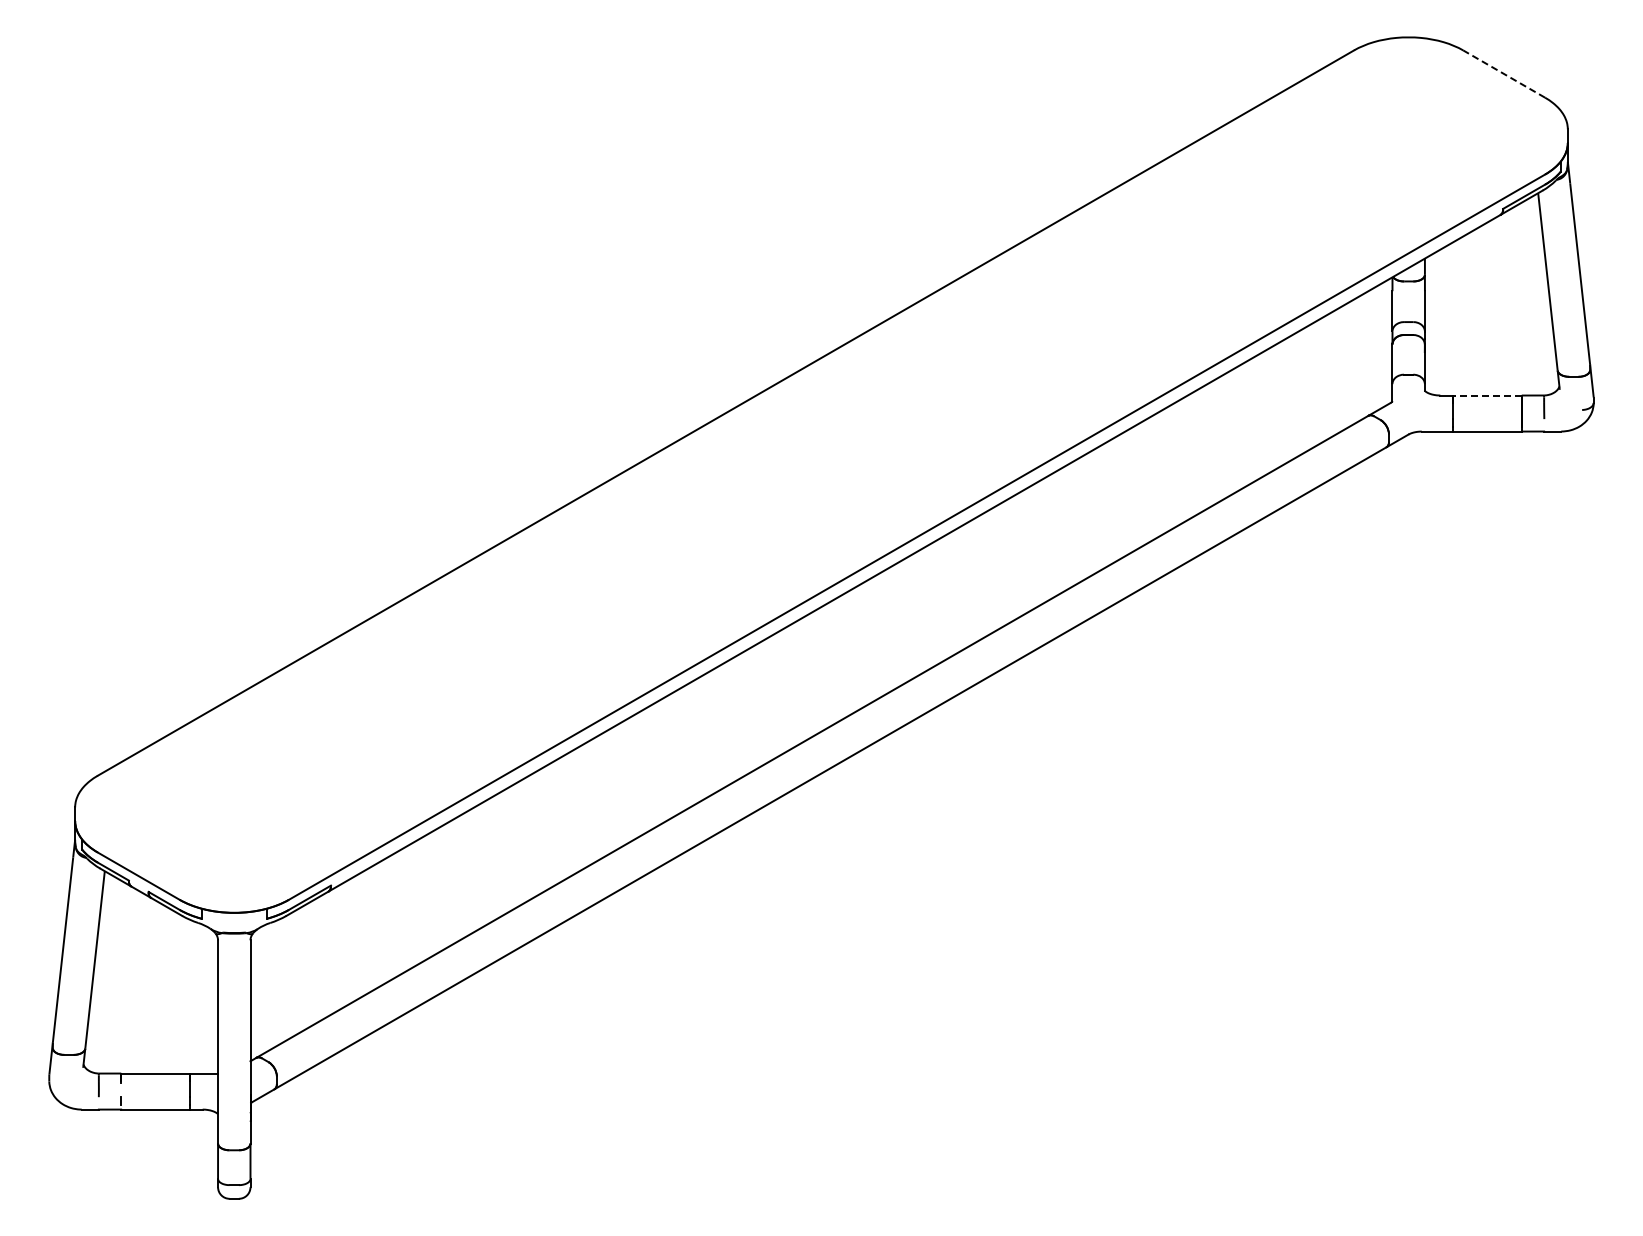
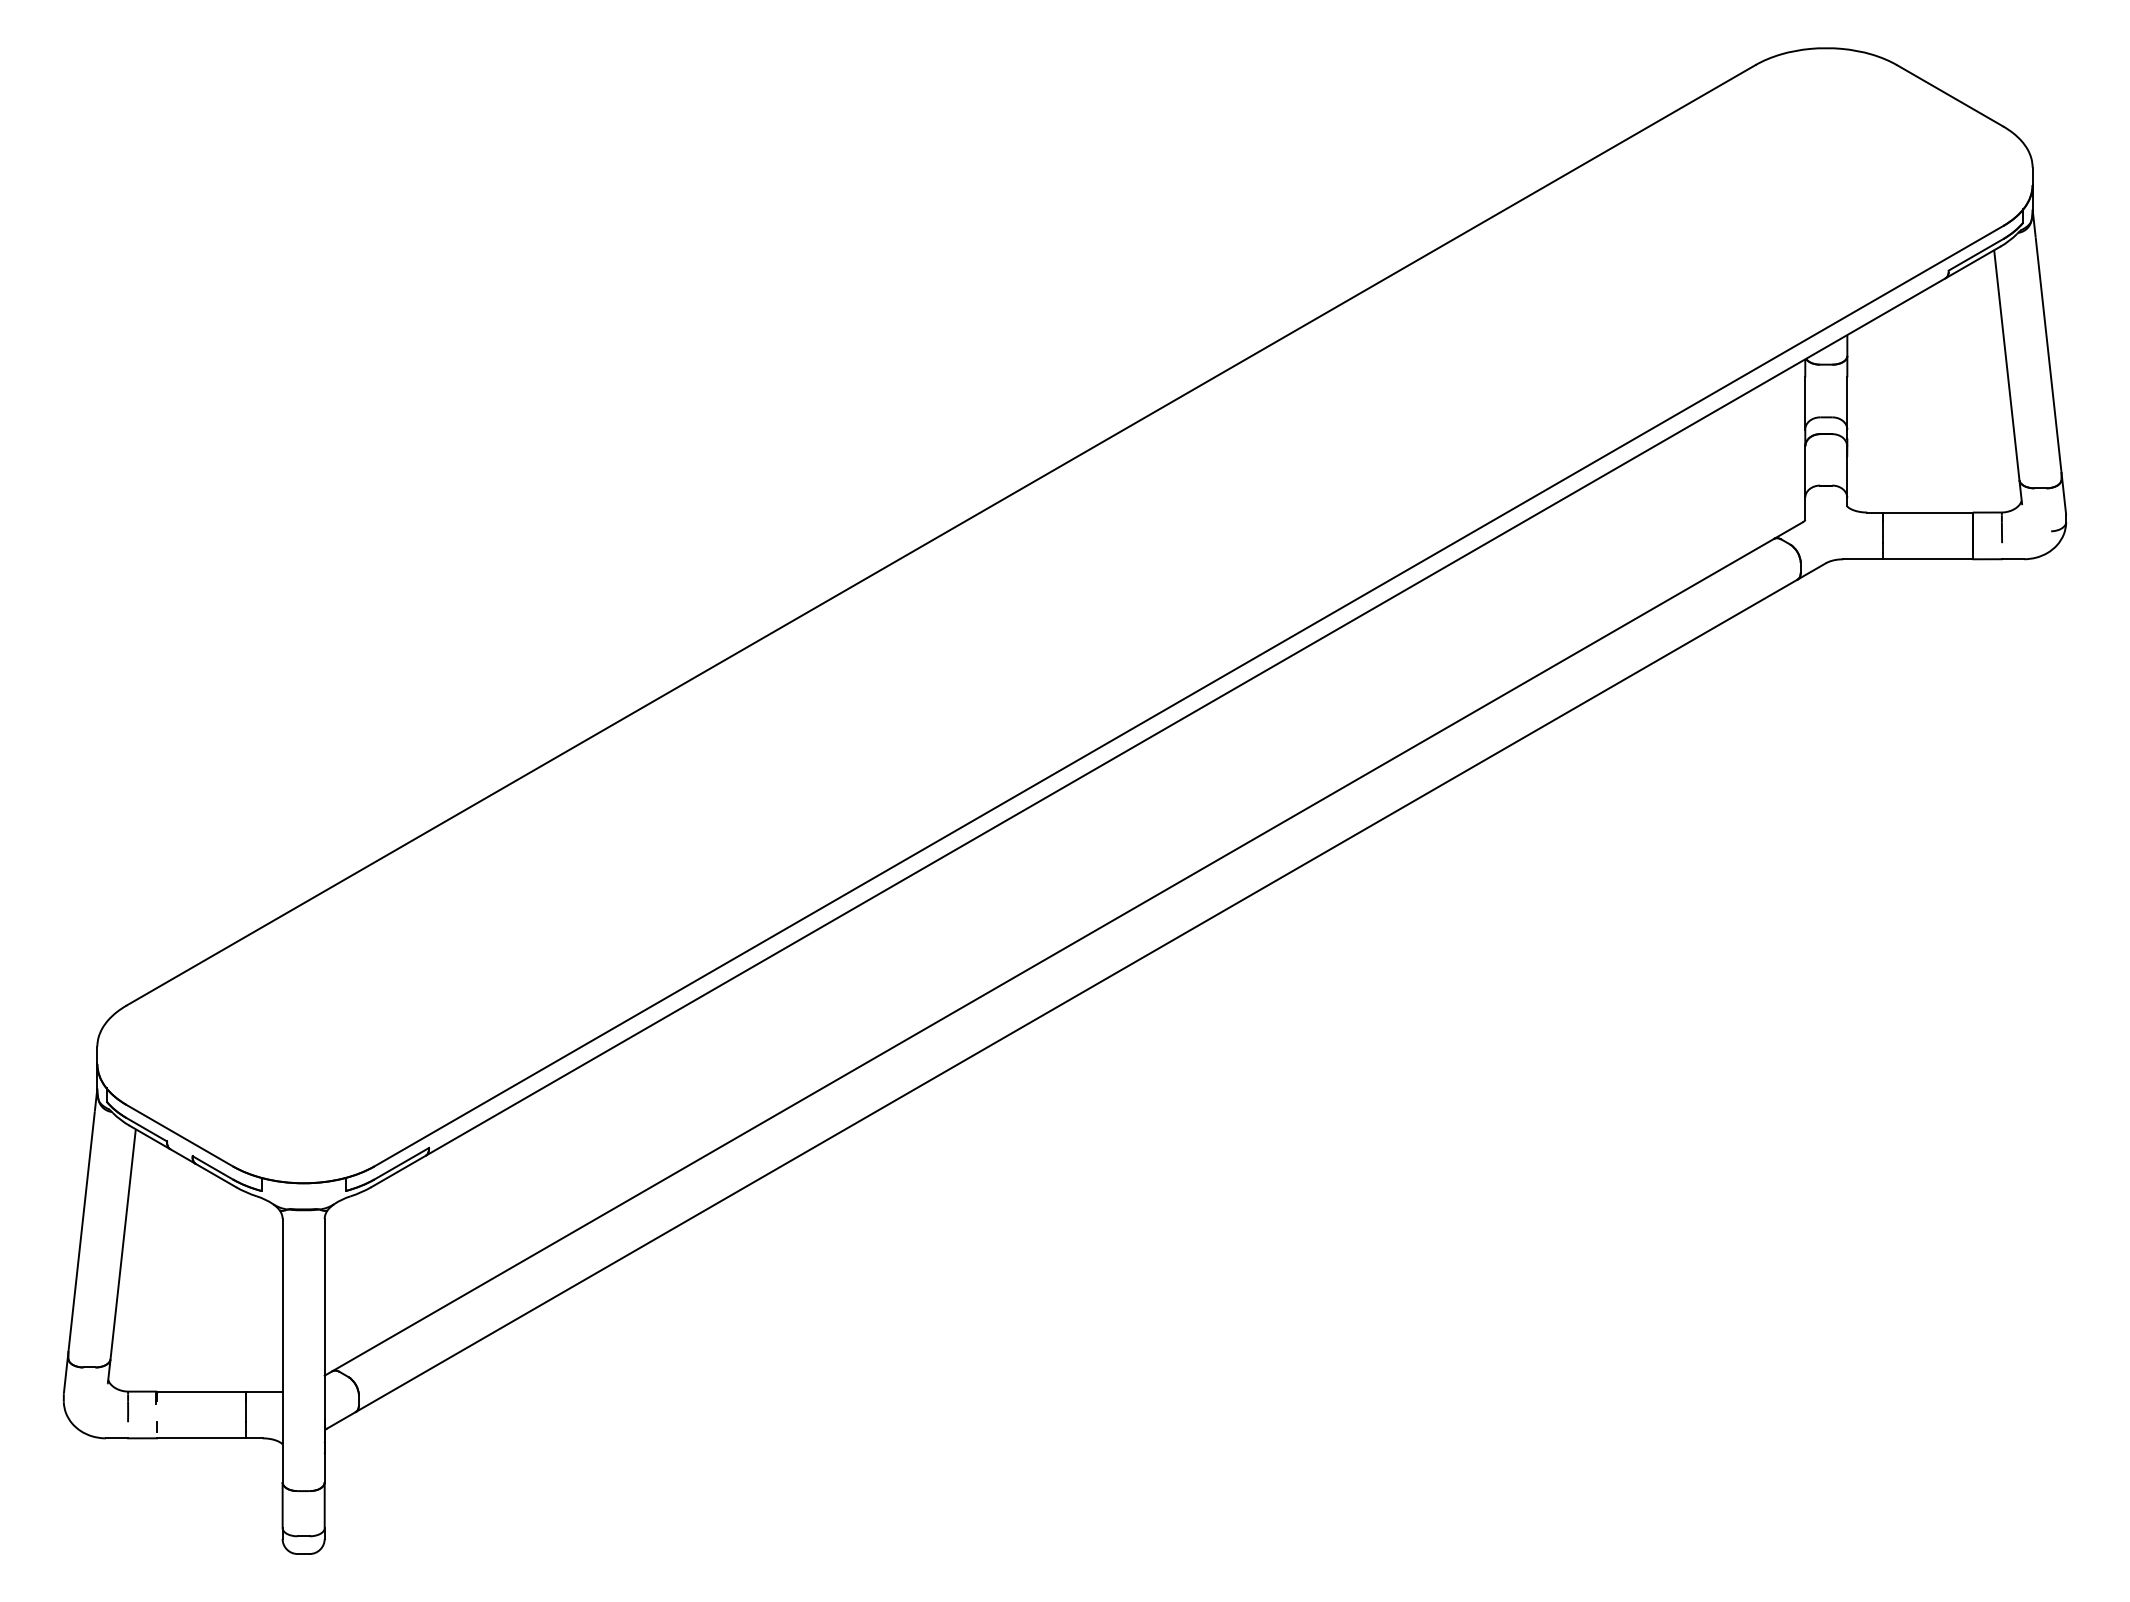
line: (1503, 73) -> (1949, 95), dashed -> solid
line: (1487, 395) -> (1928, 512), dashed -> solid

